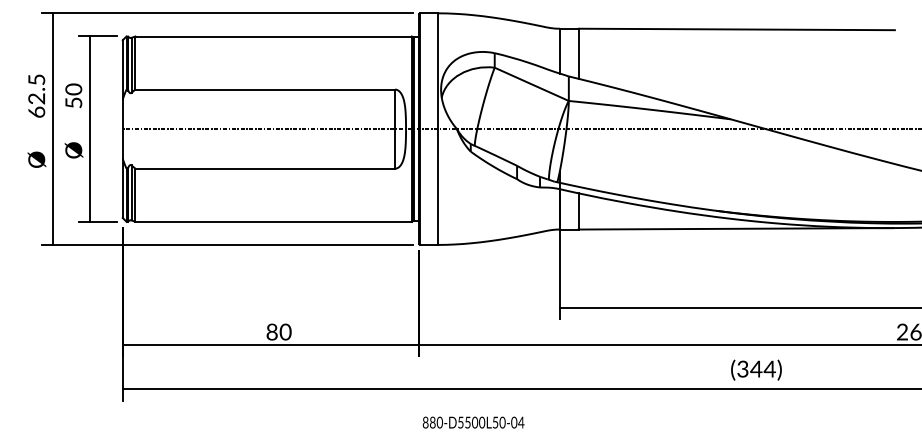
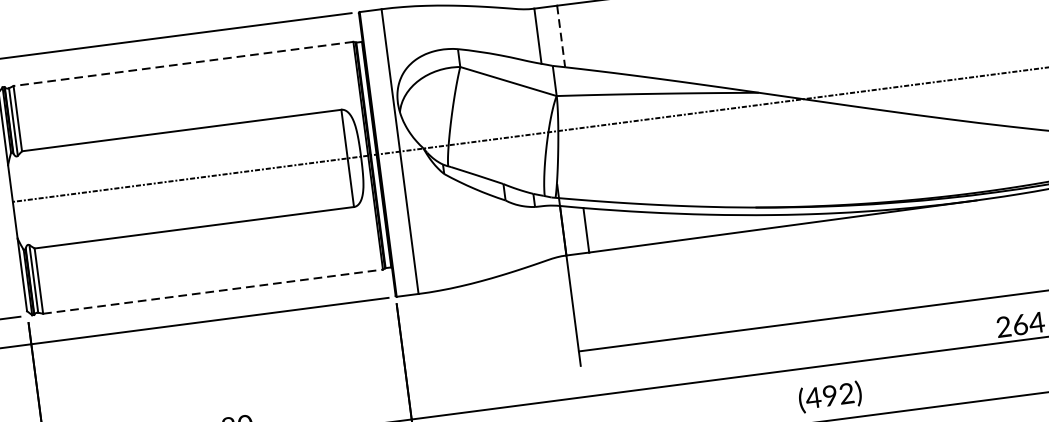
line: (273, 36) -> (183, 63), solid -> dashed
line: (578, 54) -> (561, 37), solid -> dashed
line: (274, 221) -> (214, 291), solid -> dashed
text: (755, 368) -> (828, 395), (344) -> (492)

